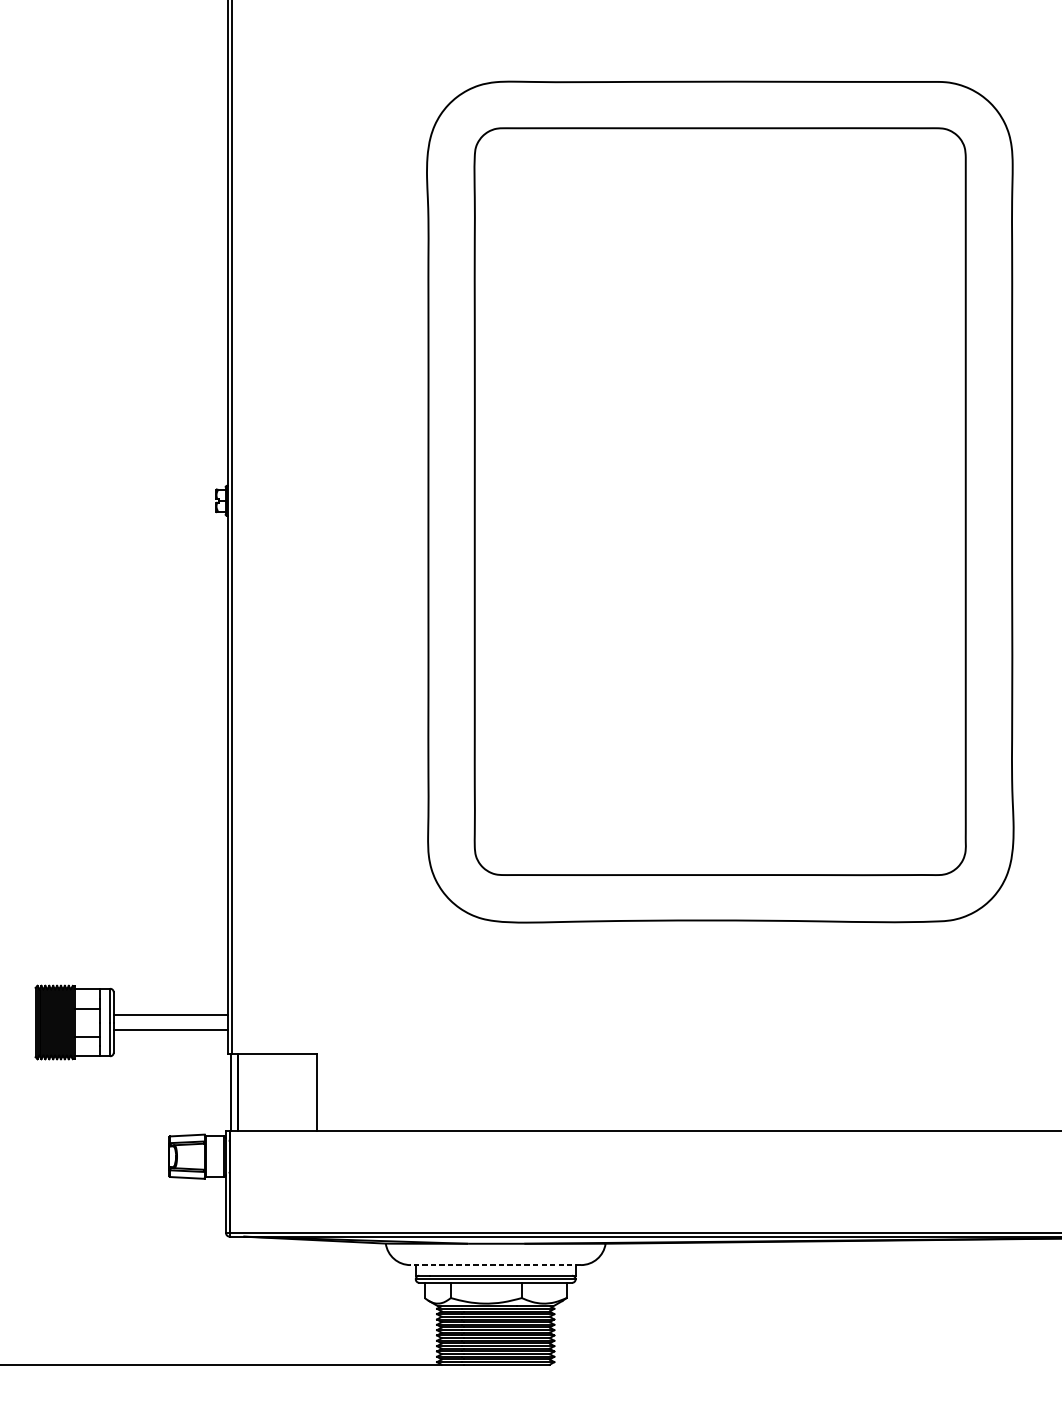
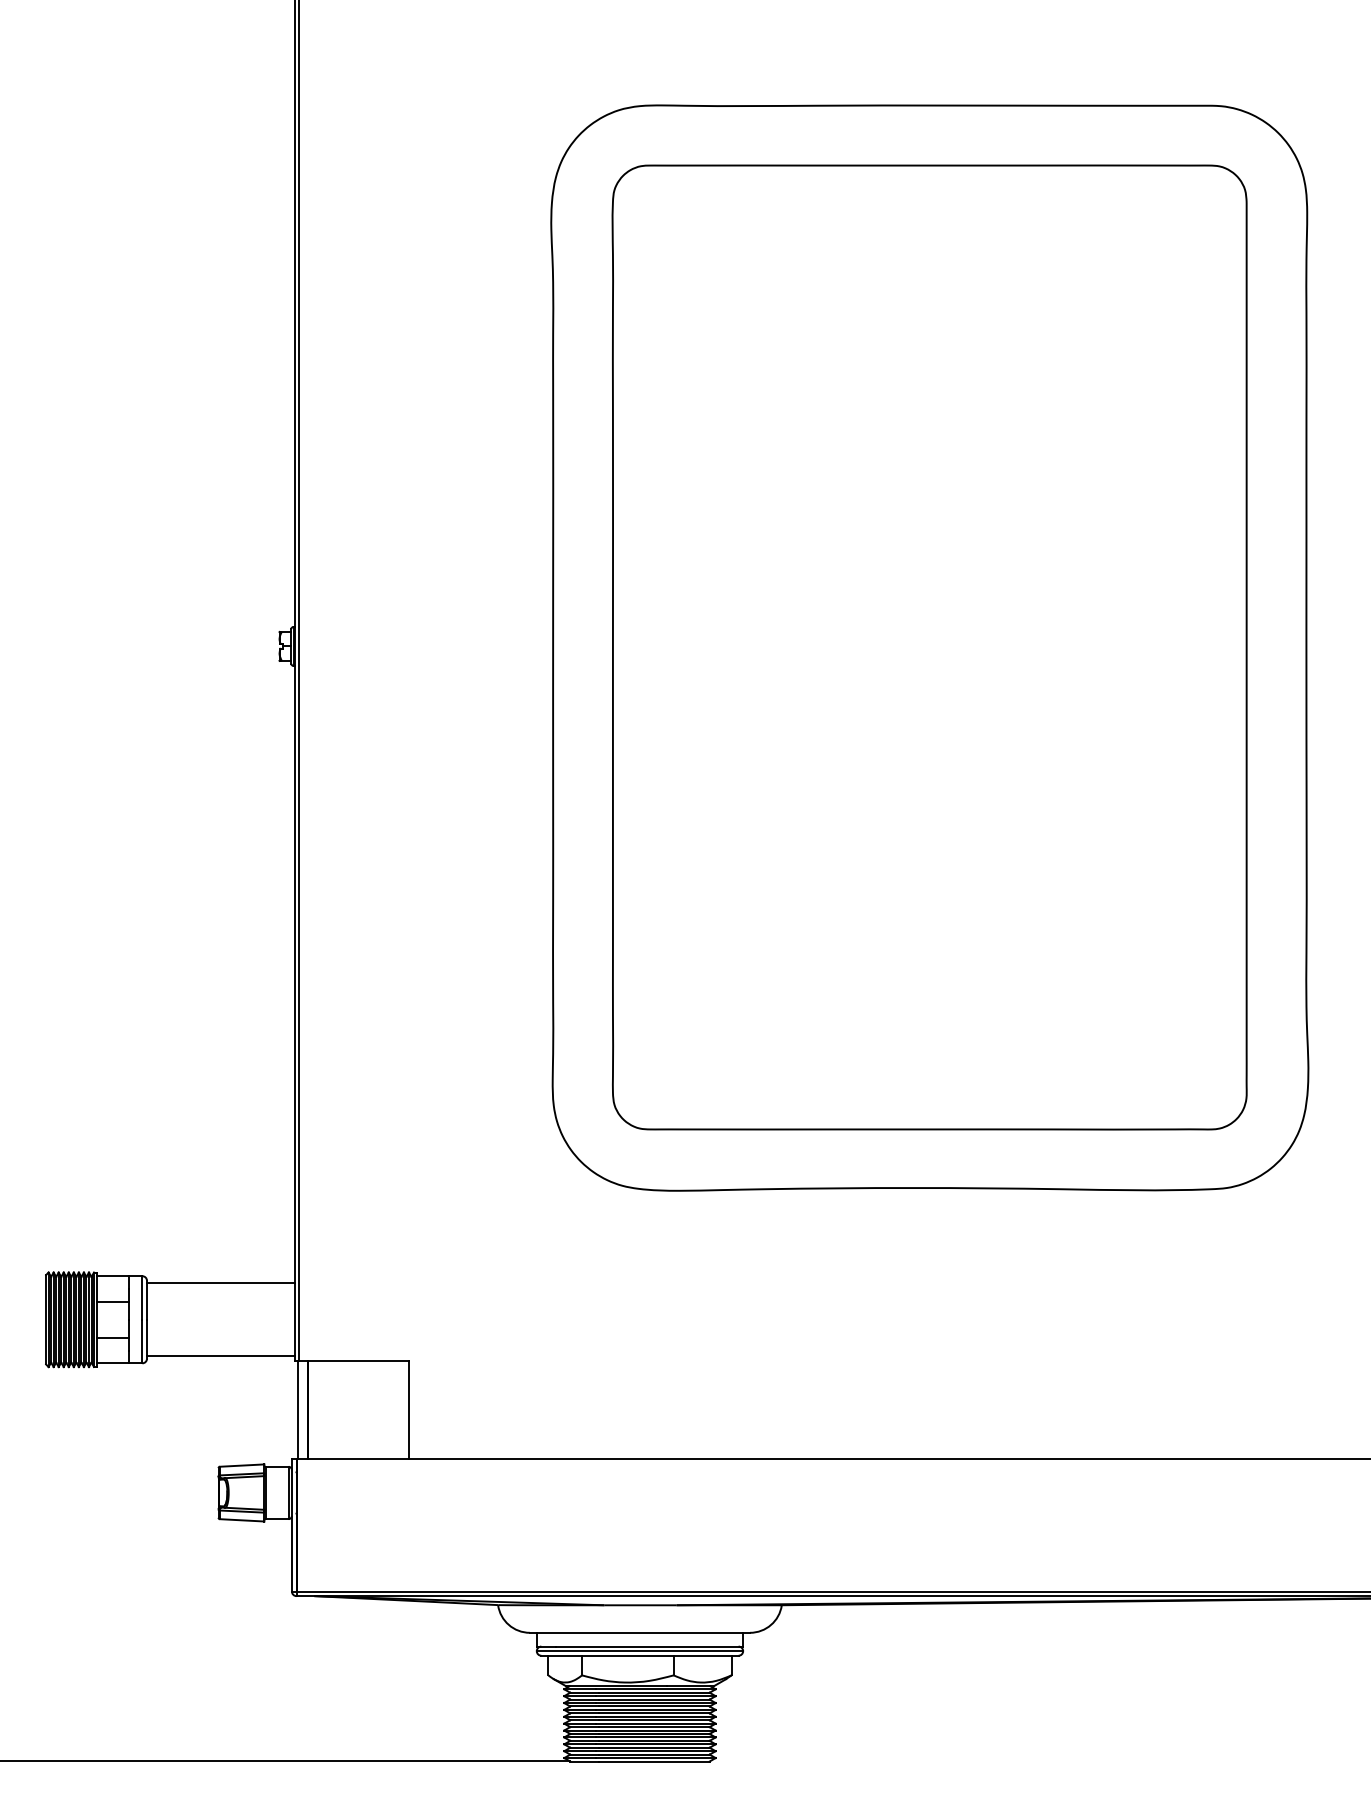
line: (170, 1015) -> (220, 1356), moved
line: (170, 1030) -> (220, 1283), moved
line: (495, 1264) -> (639, 1632), dashed -> solid

